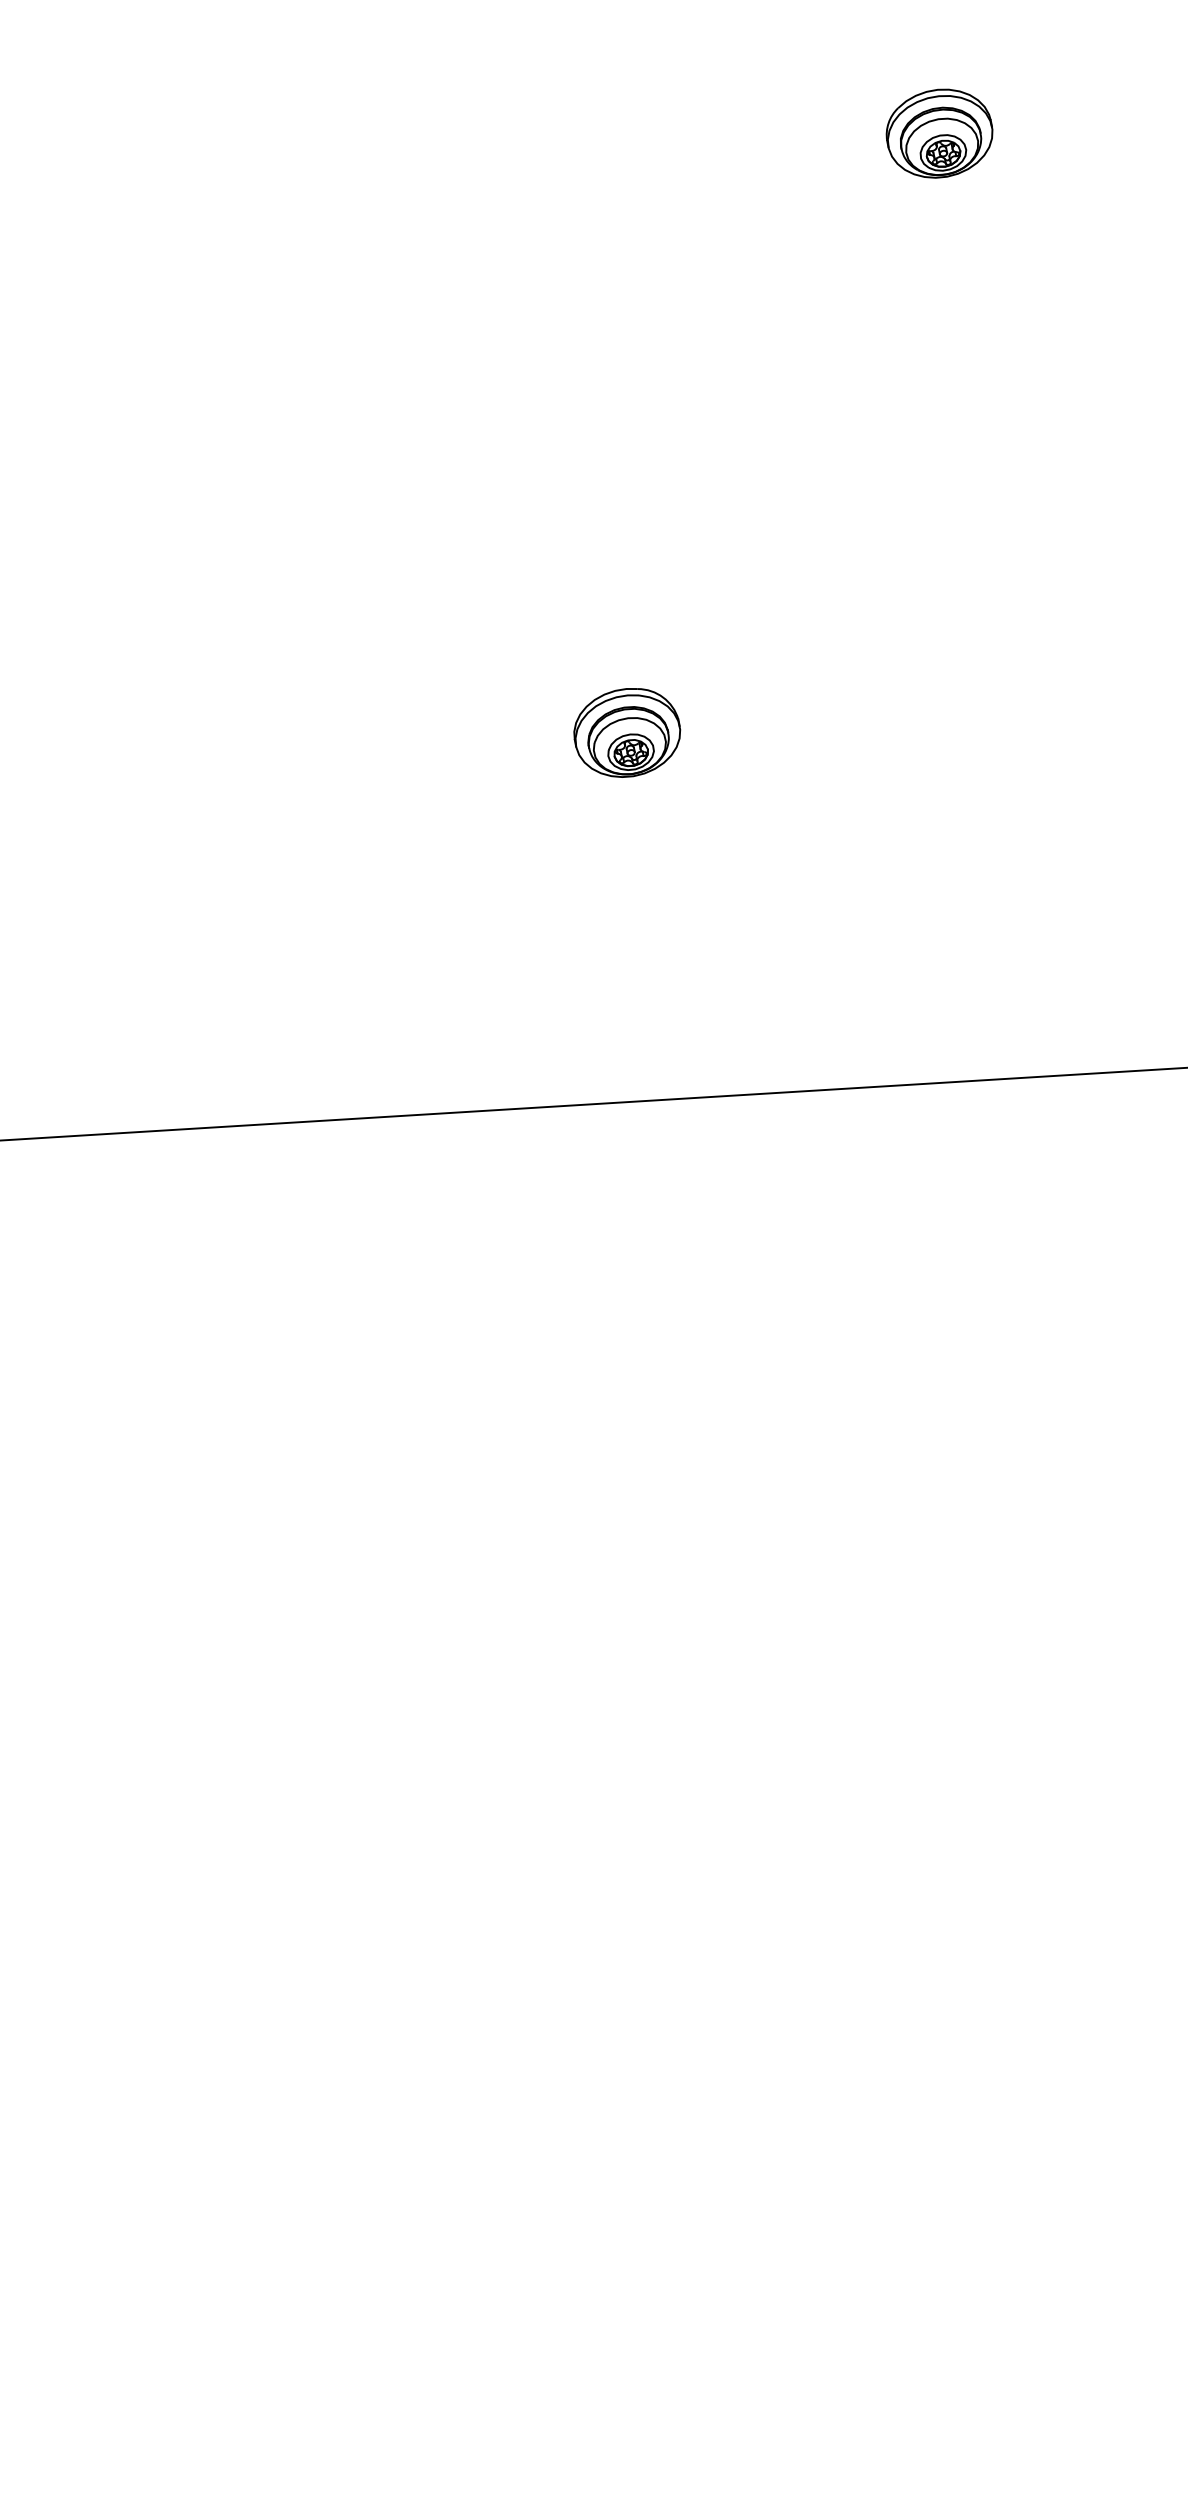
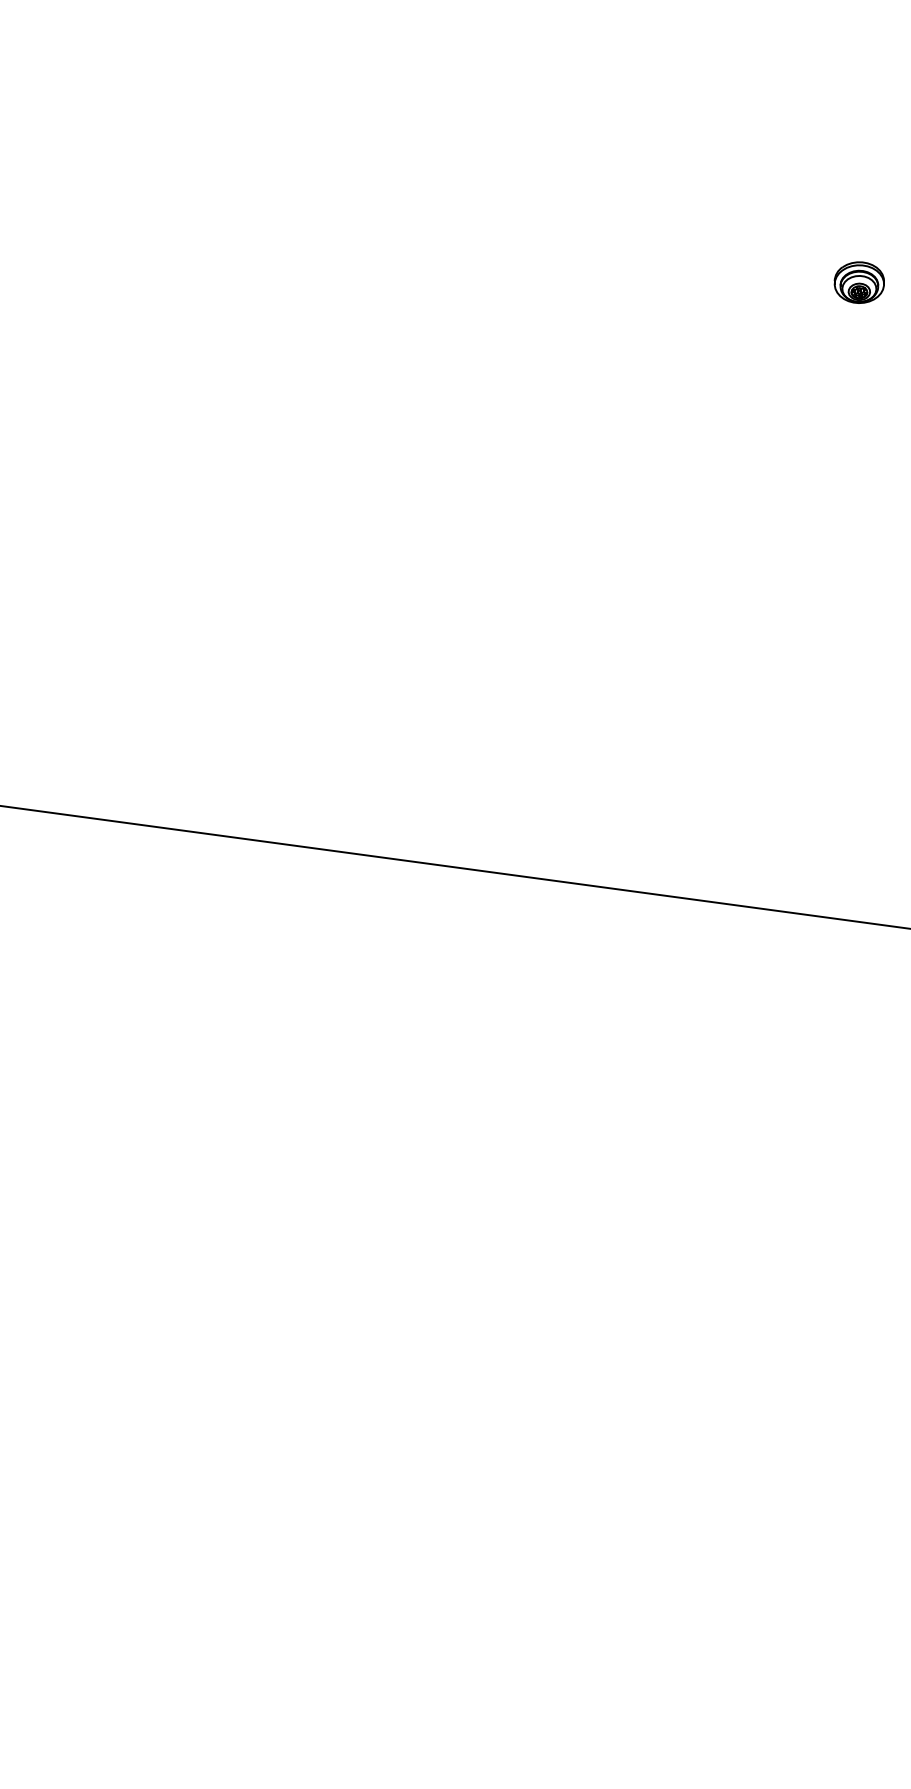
part: (939, 133) -> (859, 282), size x0.7
part: (627, 733) -> (576, 635), removed

